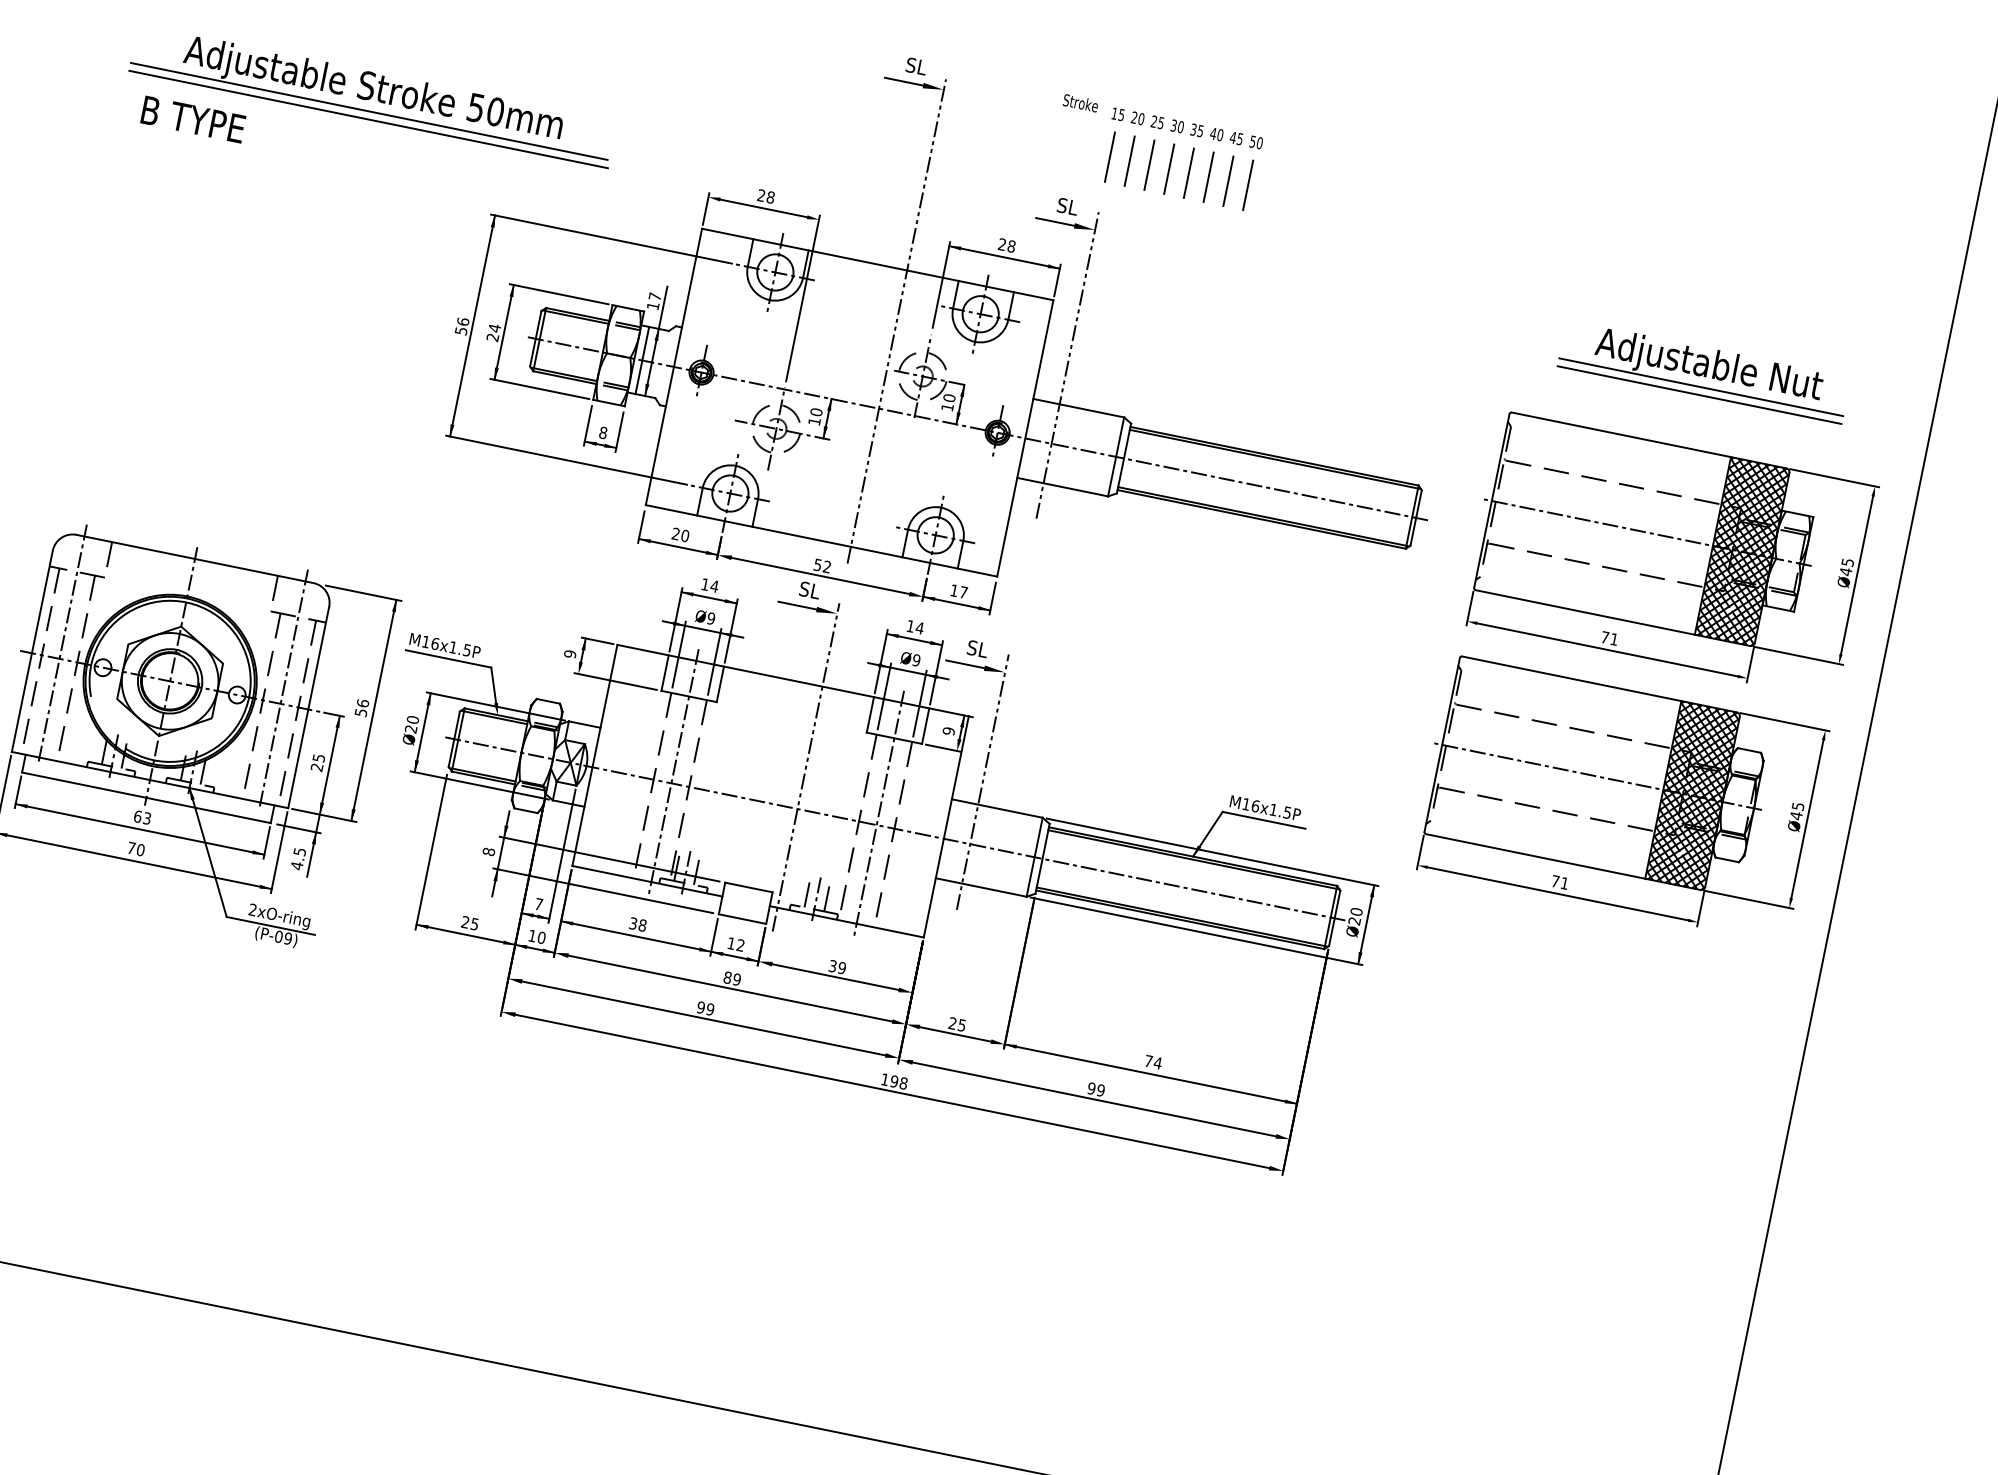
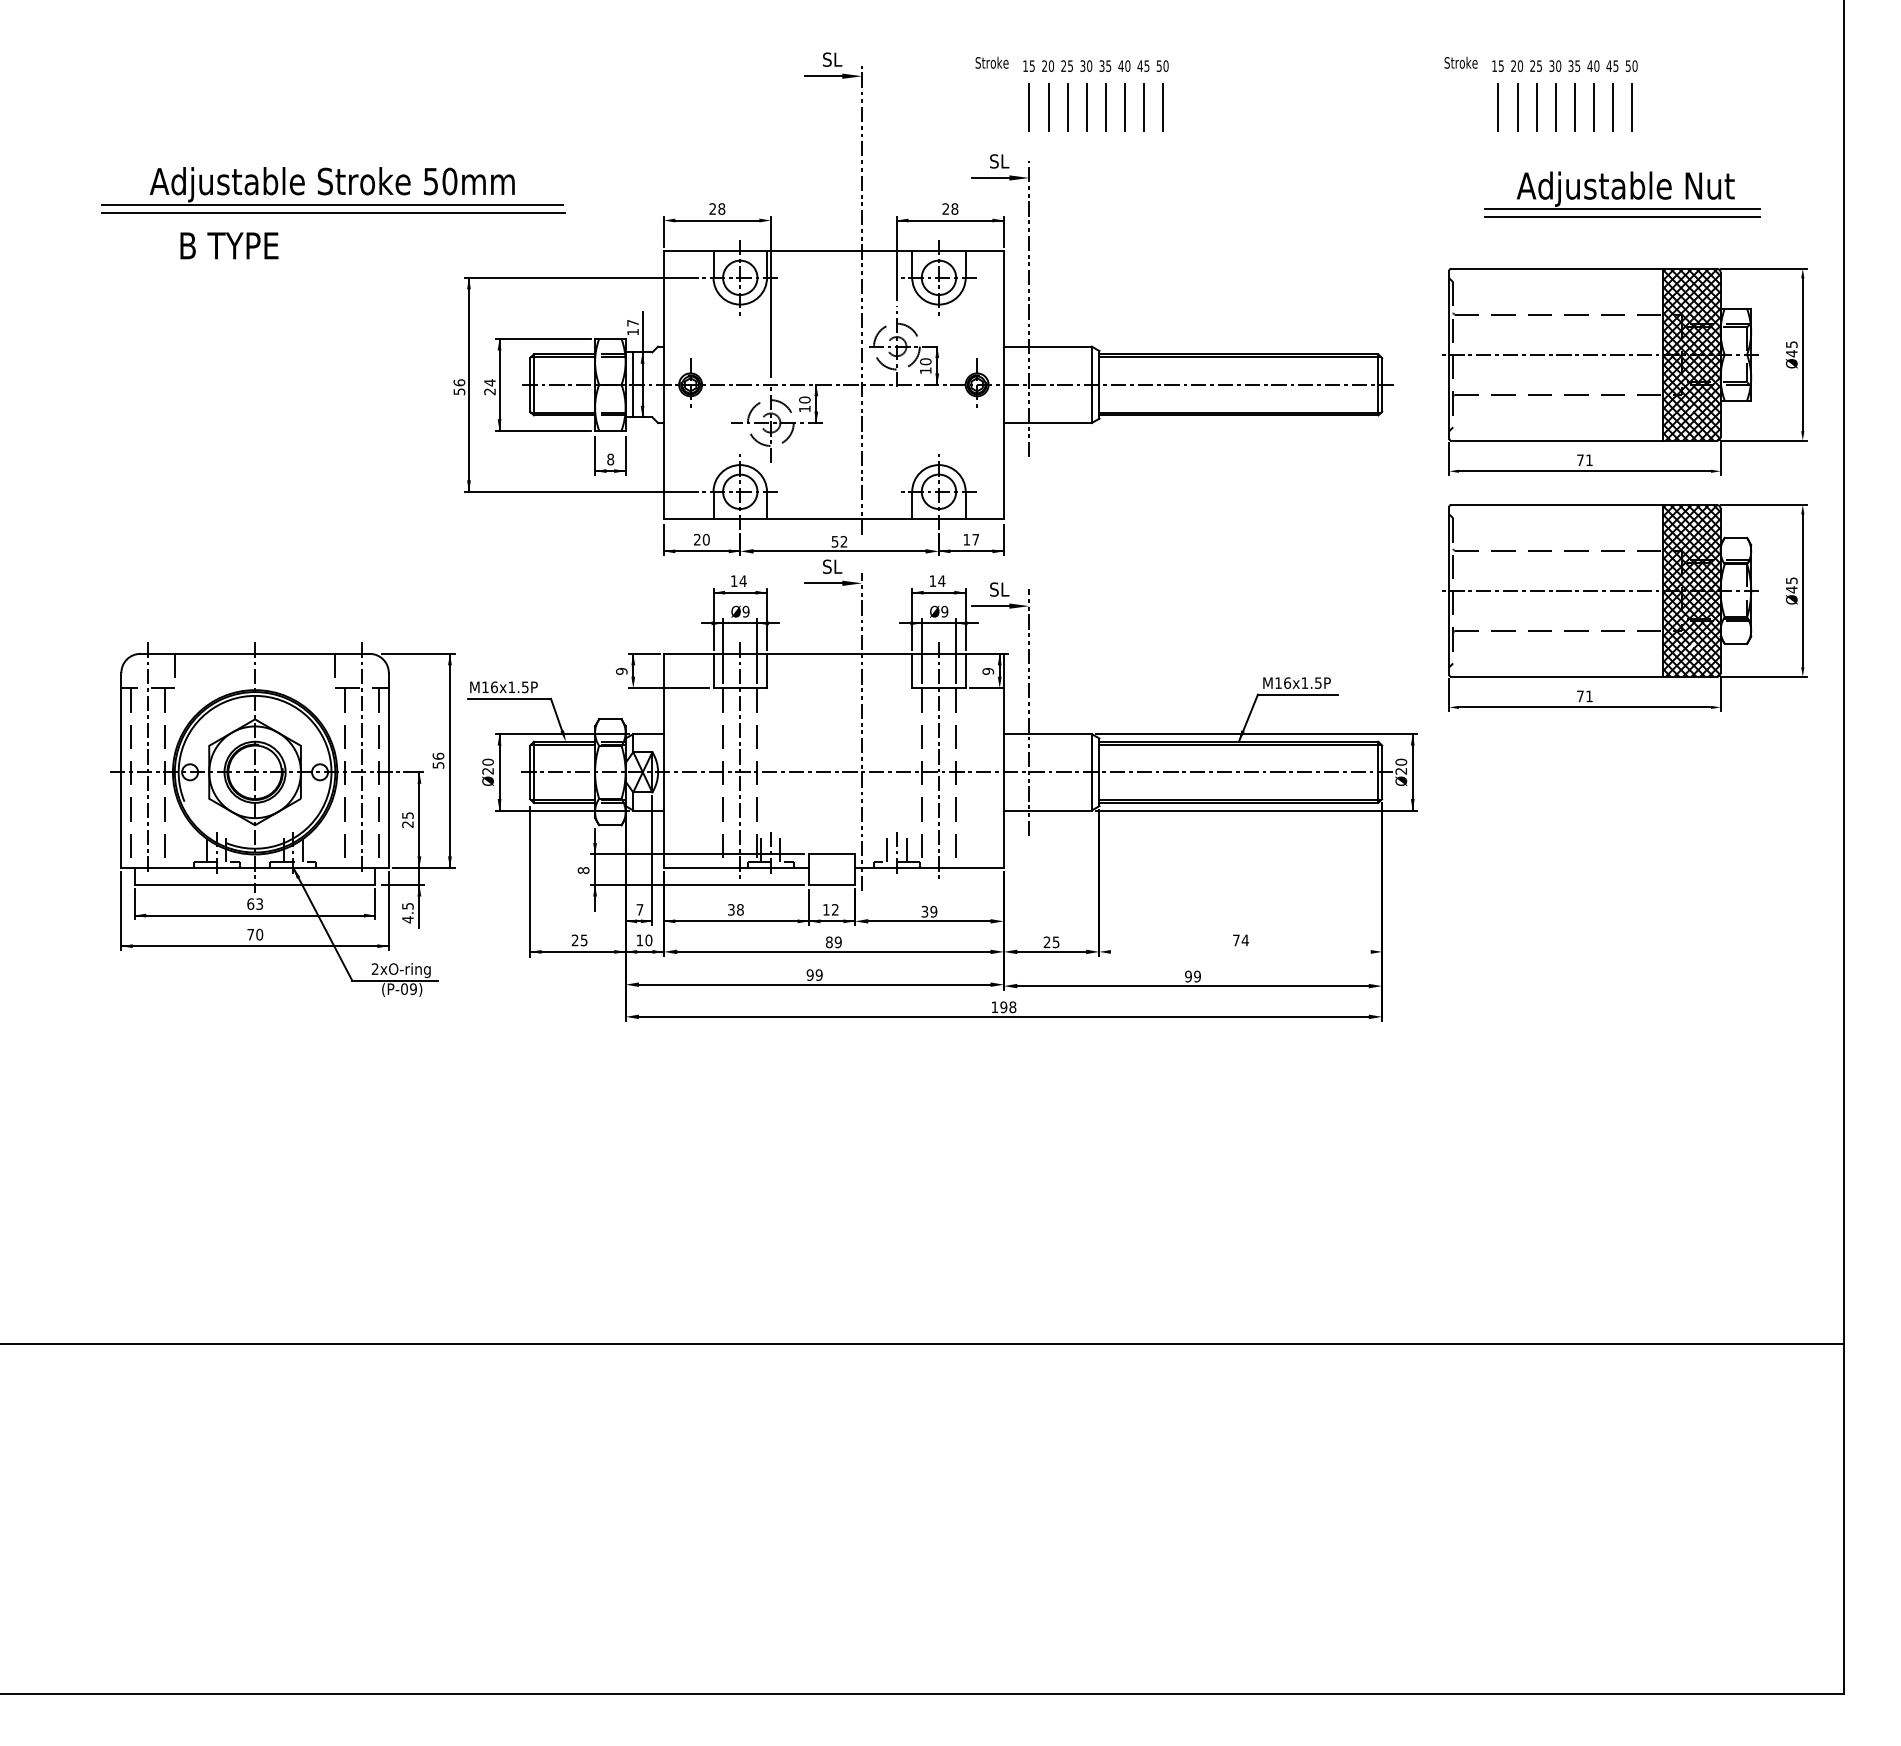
text: (193, 119) -> (229, 245), moved
part: (1640, 250) -> (1540, 93), added
line: (1150, 1073) -> (1240, 951), removed

